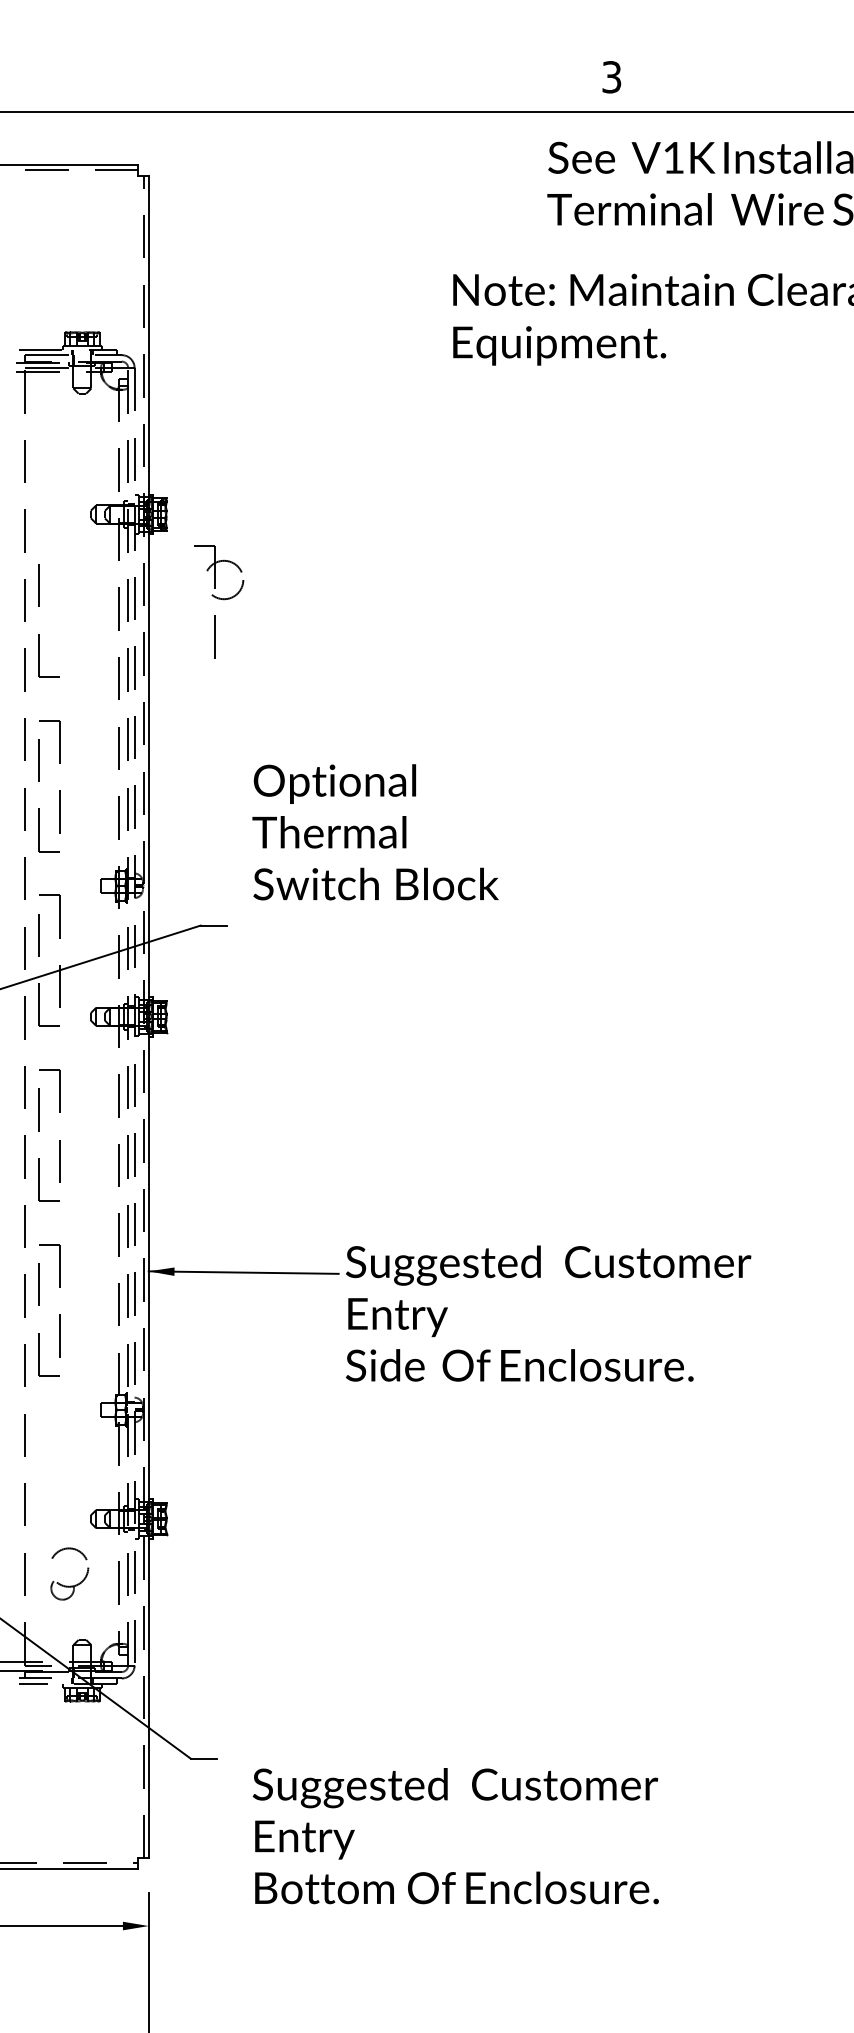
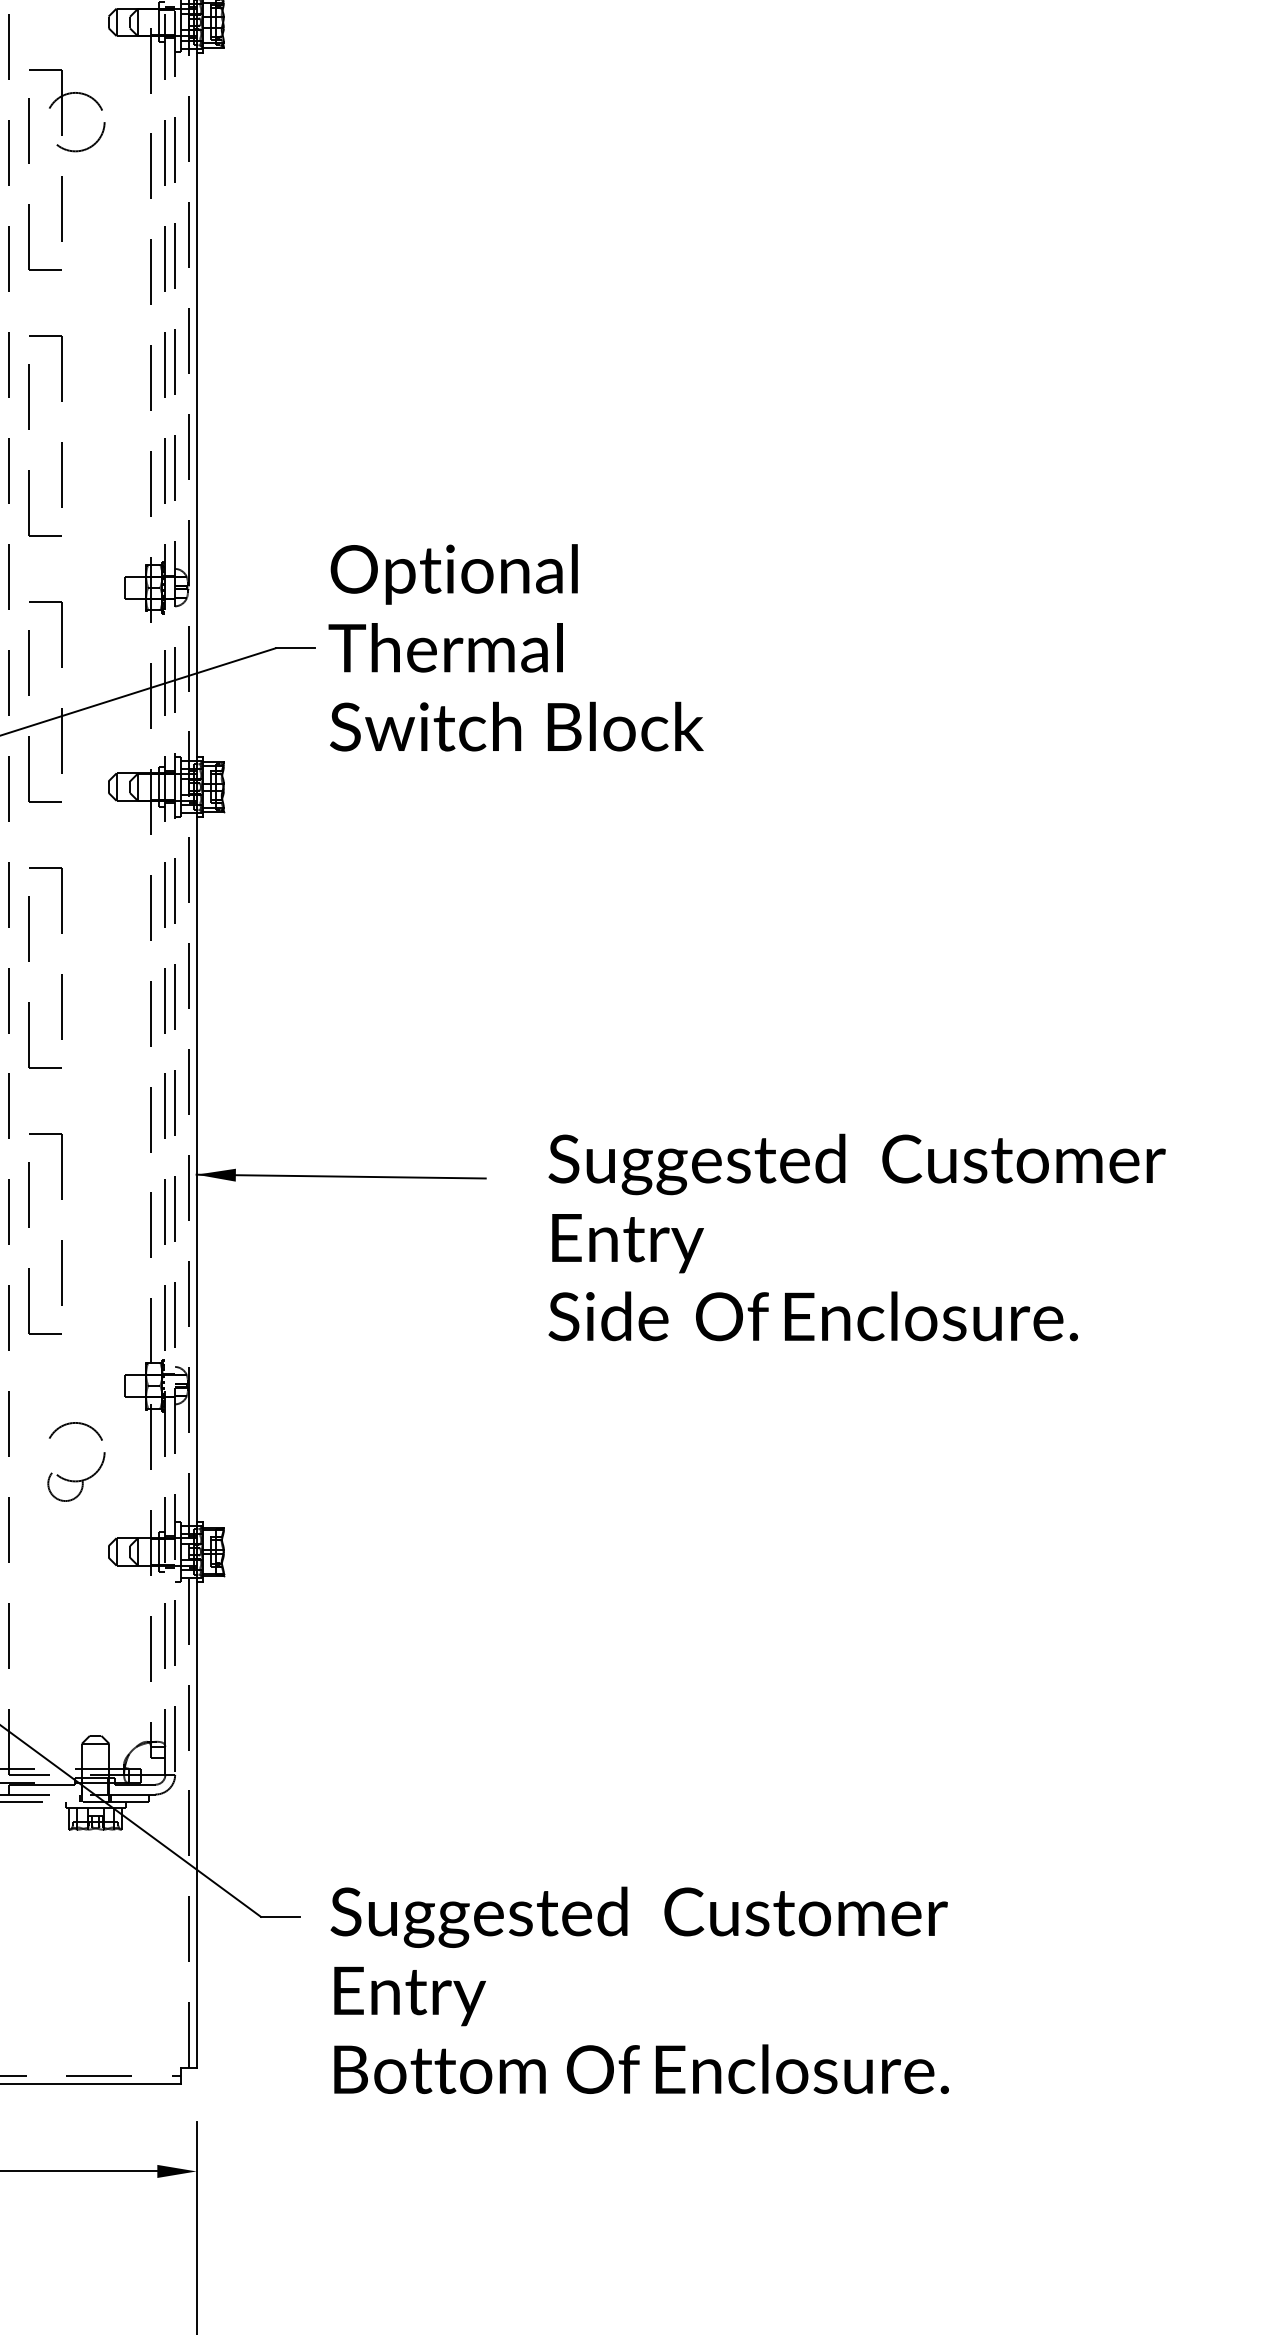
part: (219, 601) -> (68, 154), moved
text: (375, 832) -> (515, 648), moved
text: (548, 1313) -> (857, 1237), moved
part: (69, 1585) -> (75, 1479), moved
text: (455, 1836) -> (639, 1990), moved

